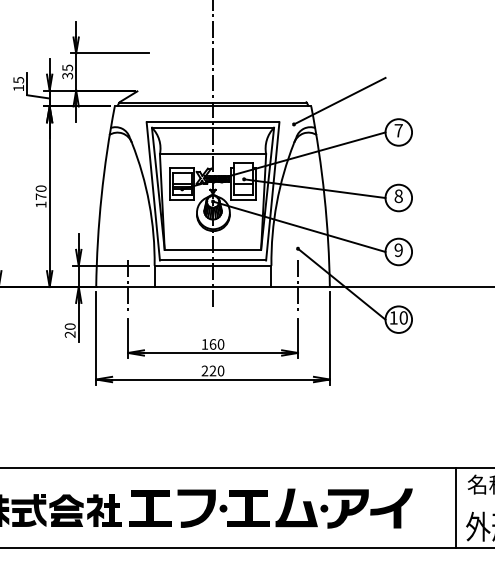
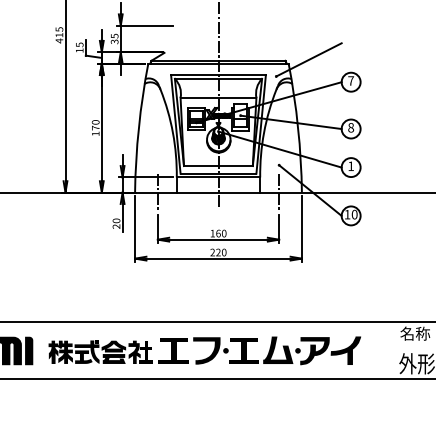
text: (397, 250) -> (350, 166), 9 -> 1
line: (456, 506) -> (392, 349), removed

